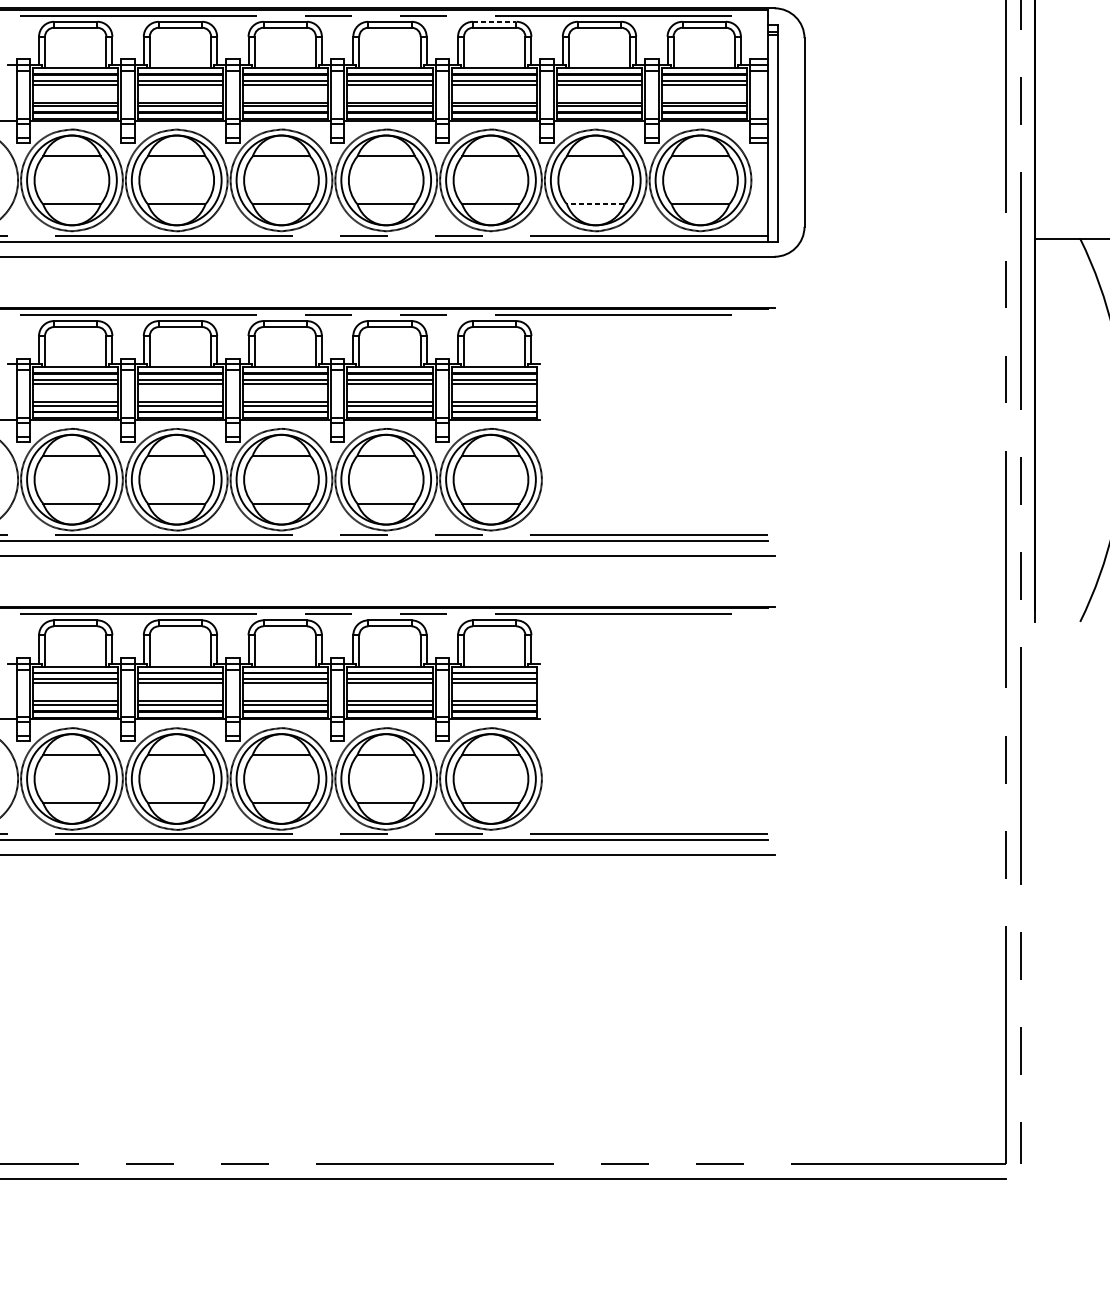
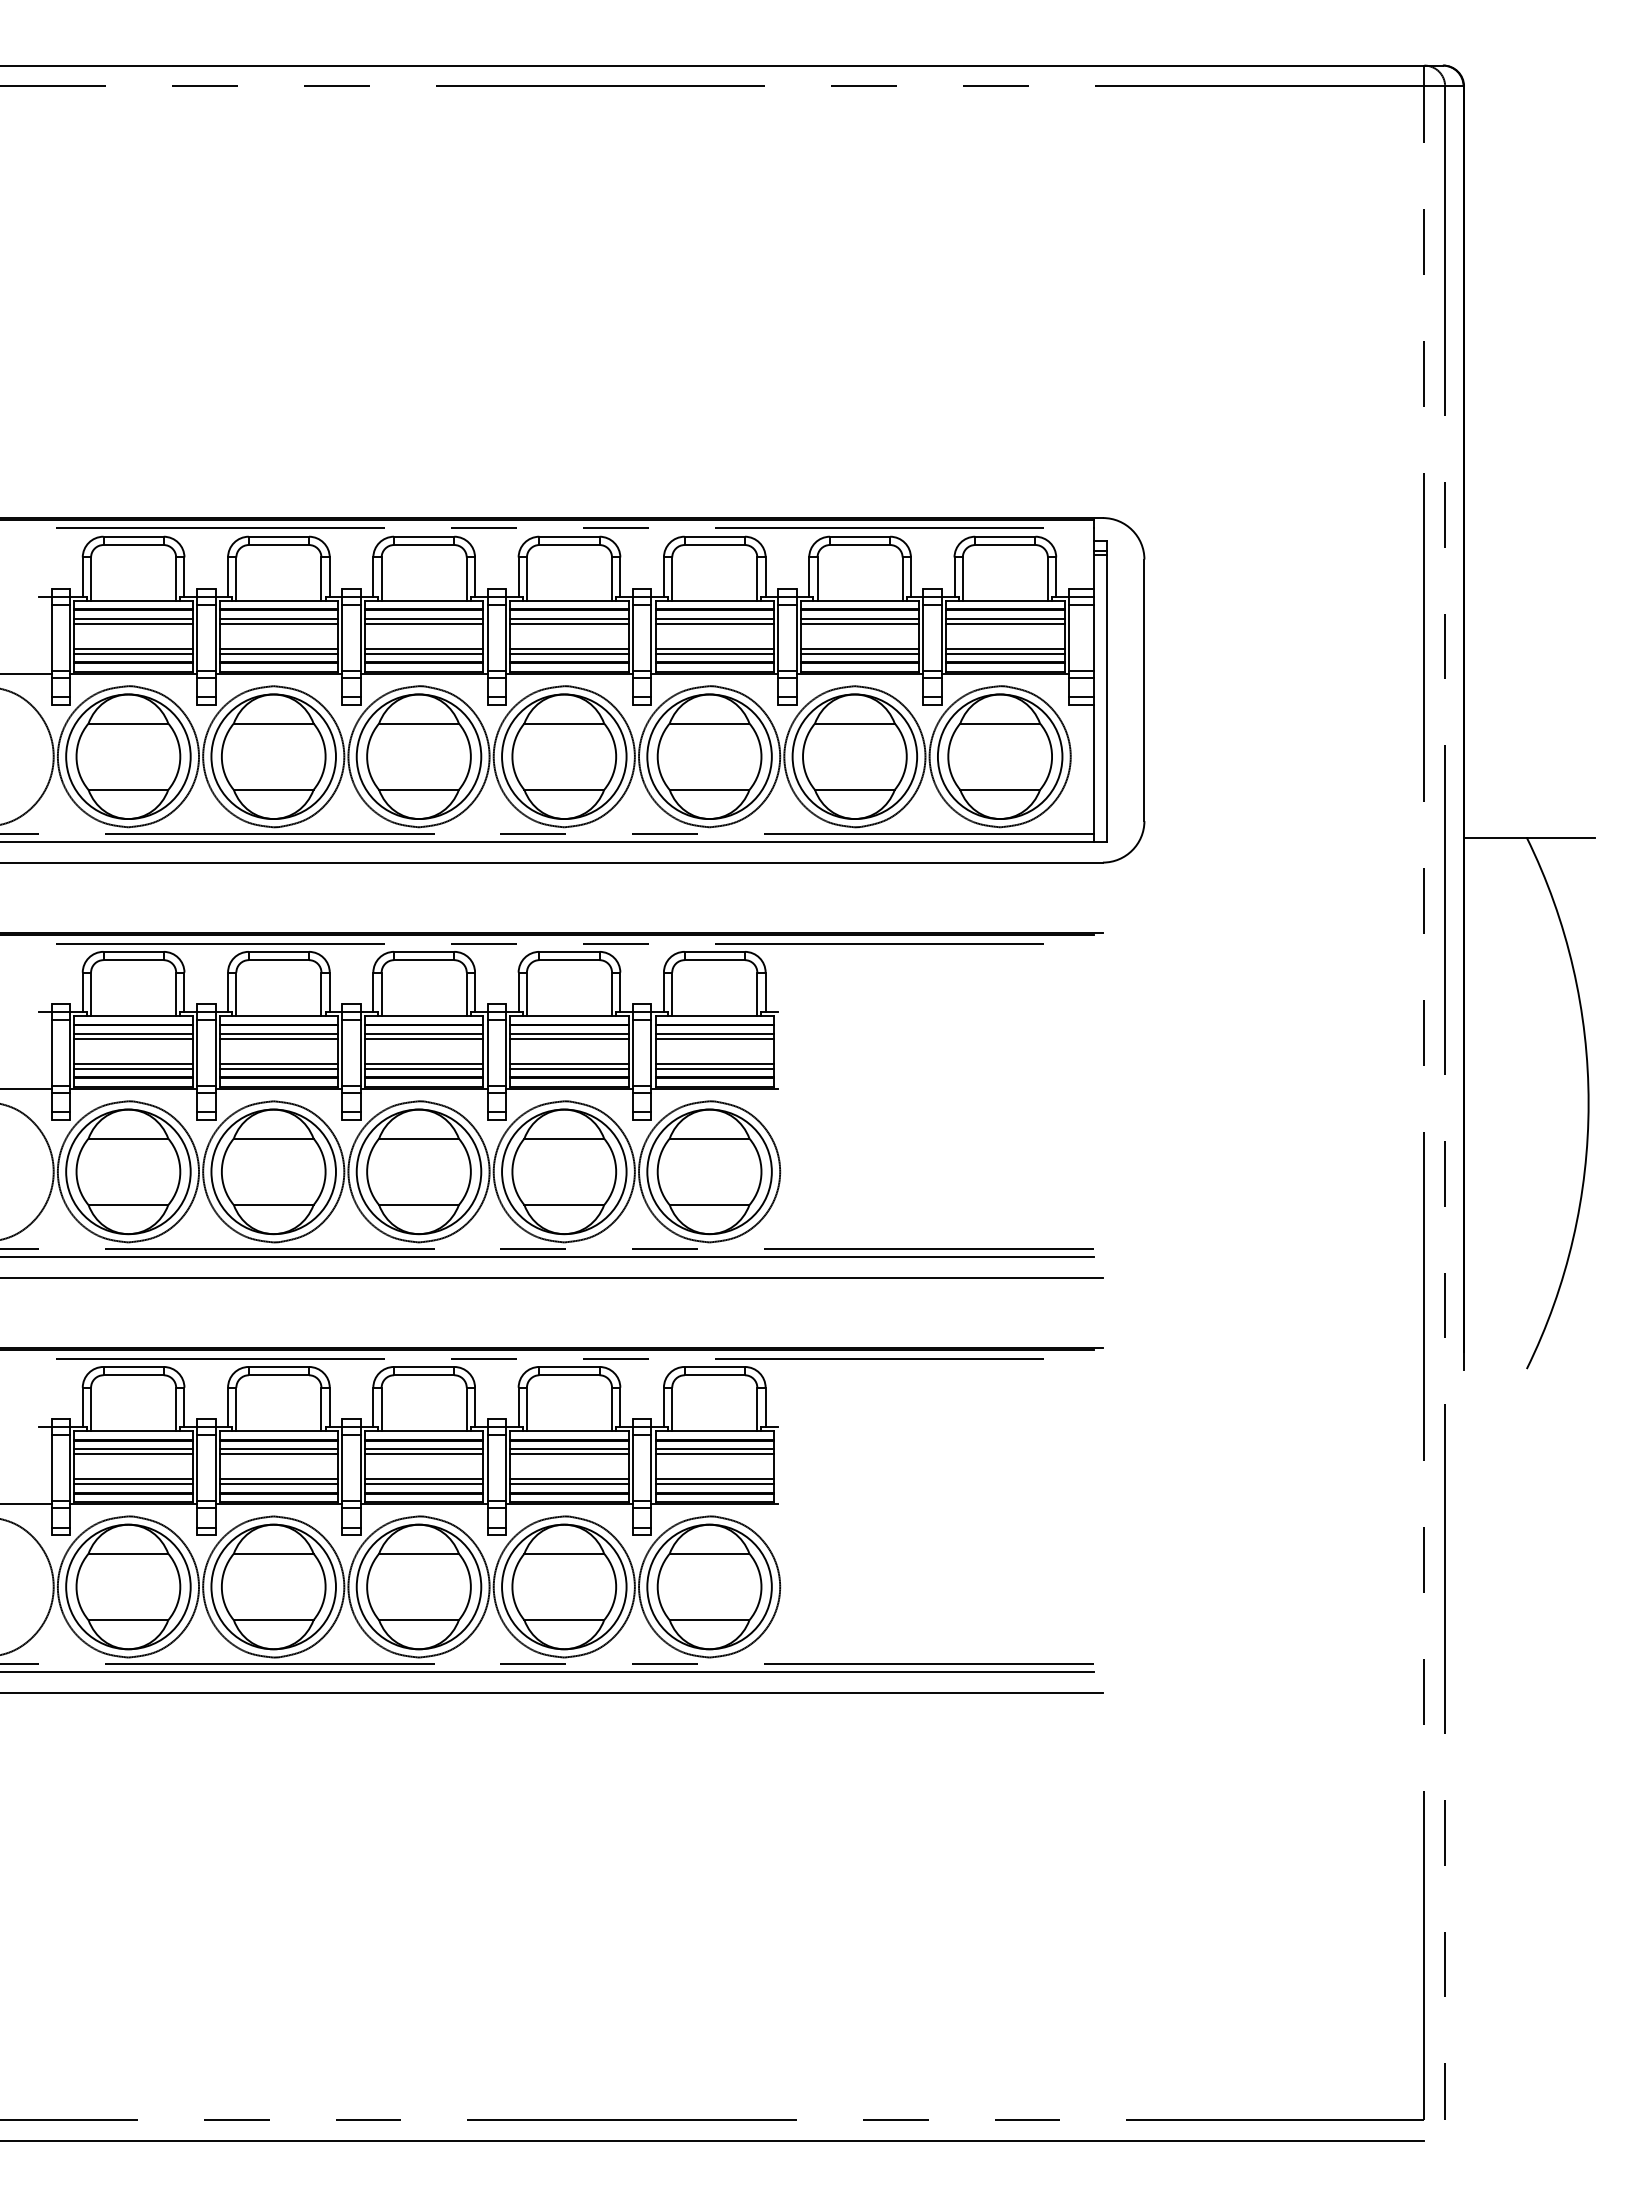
line: (495, 21) -> (715, 536), dashed -> solid
line: (595, 204) -> (854, 789), dashed -> solid

